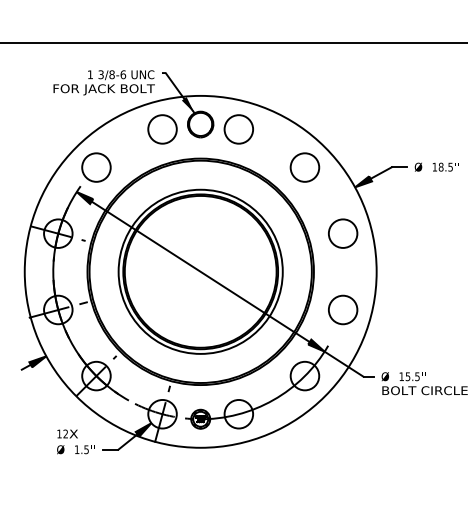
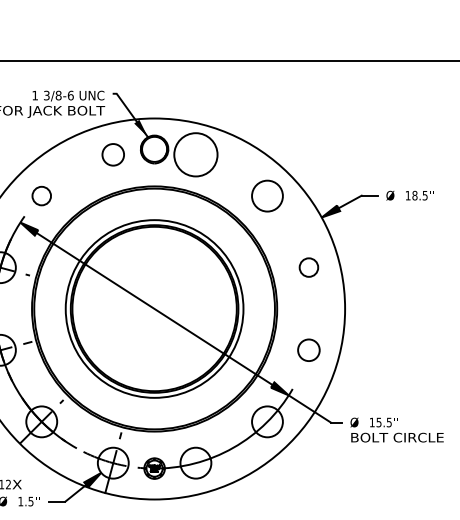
circle: (162, 129) -> (113, 154), size x0.7
circle: (238, 129) -> (195, 154), size x1.4
circle: (96, 167) -> (41, 196), size x0.6
circle: (343, 233) -> (309, 267), size x0.6
circle: (343, 309) -> (309, 349), size x0.7

